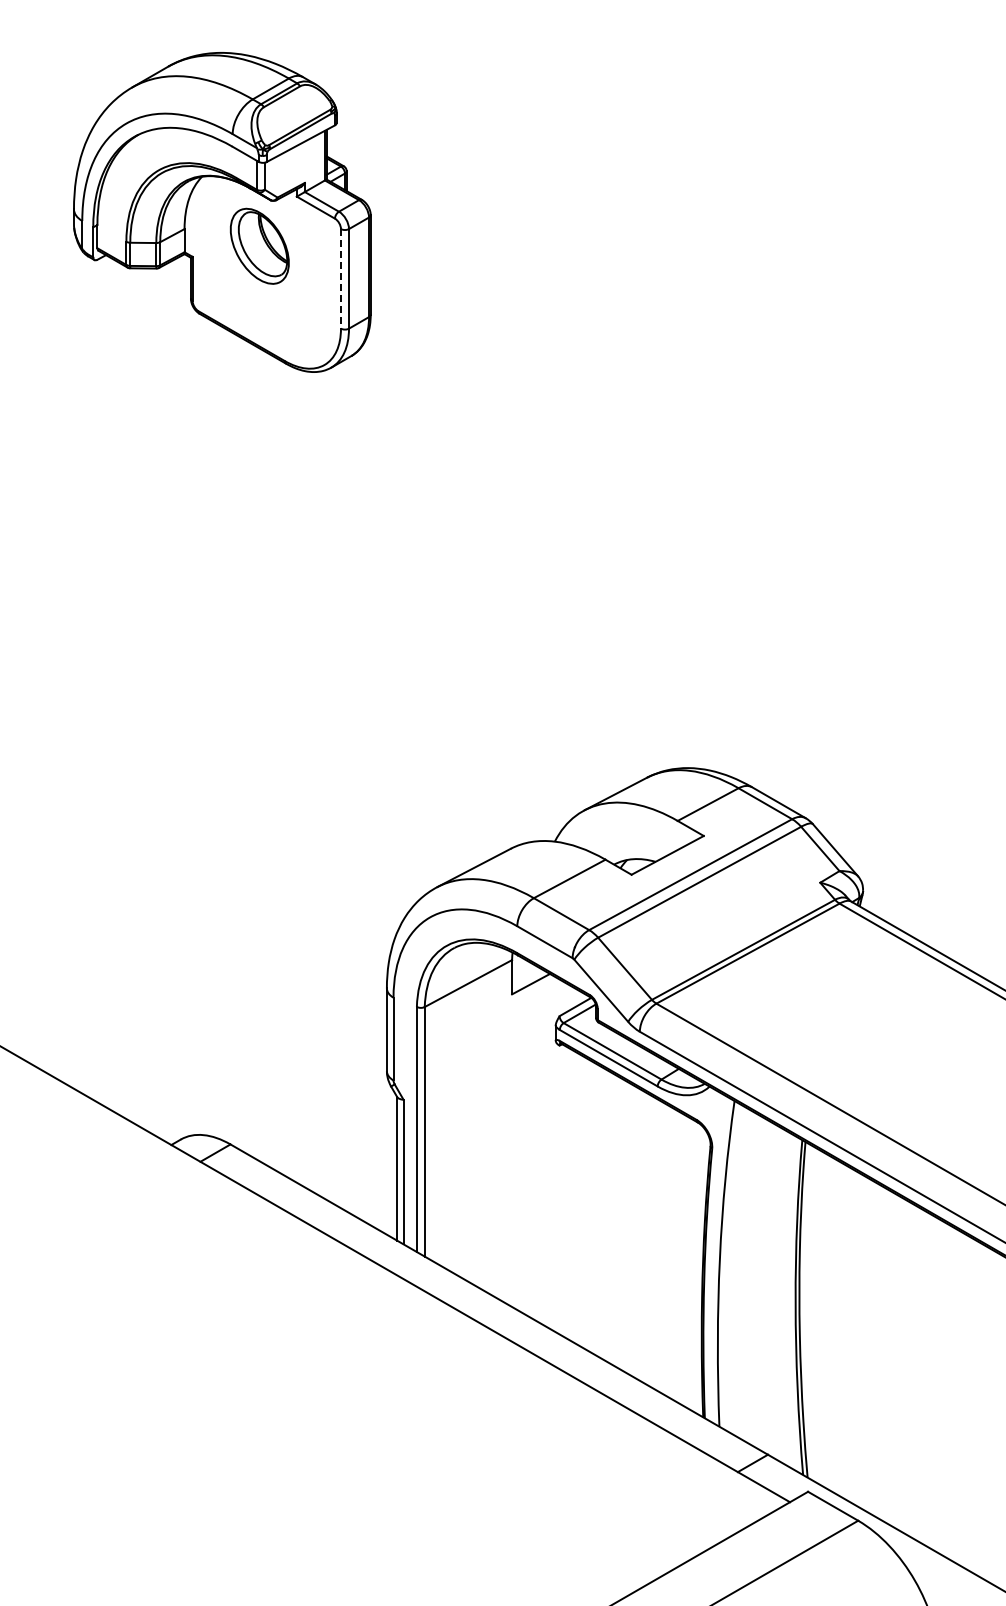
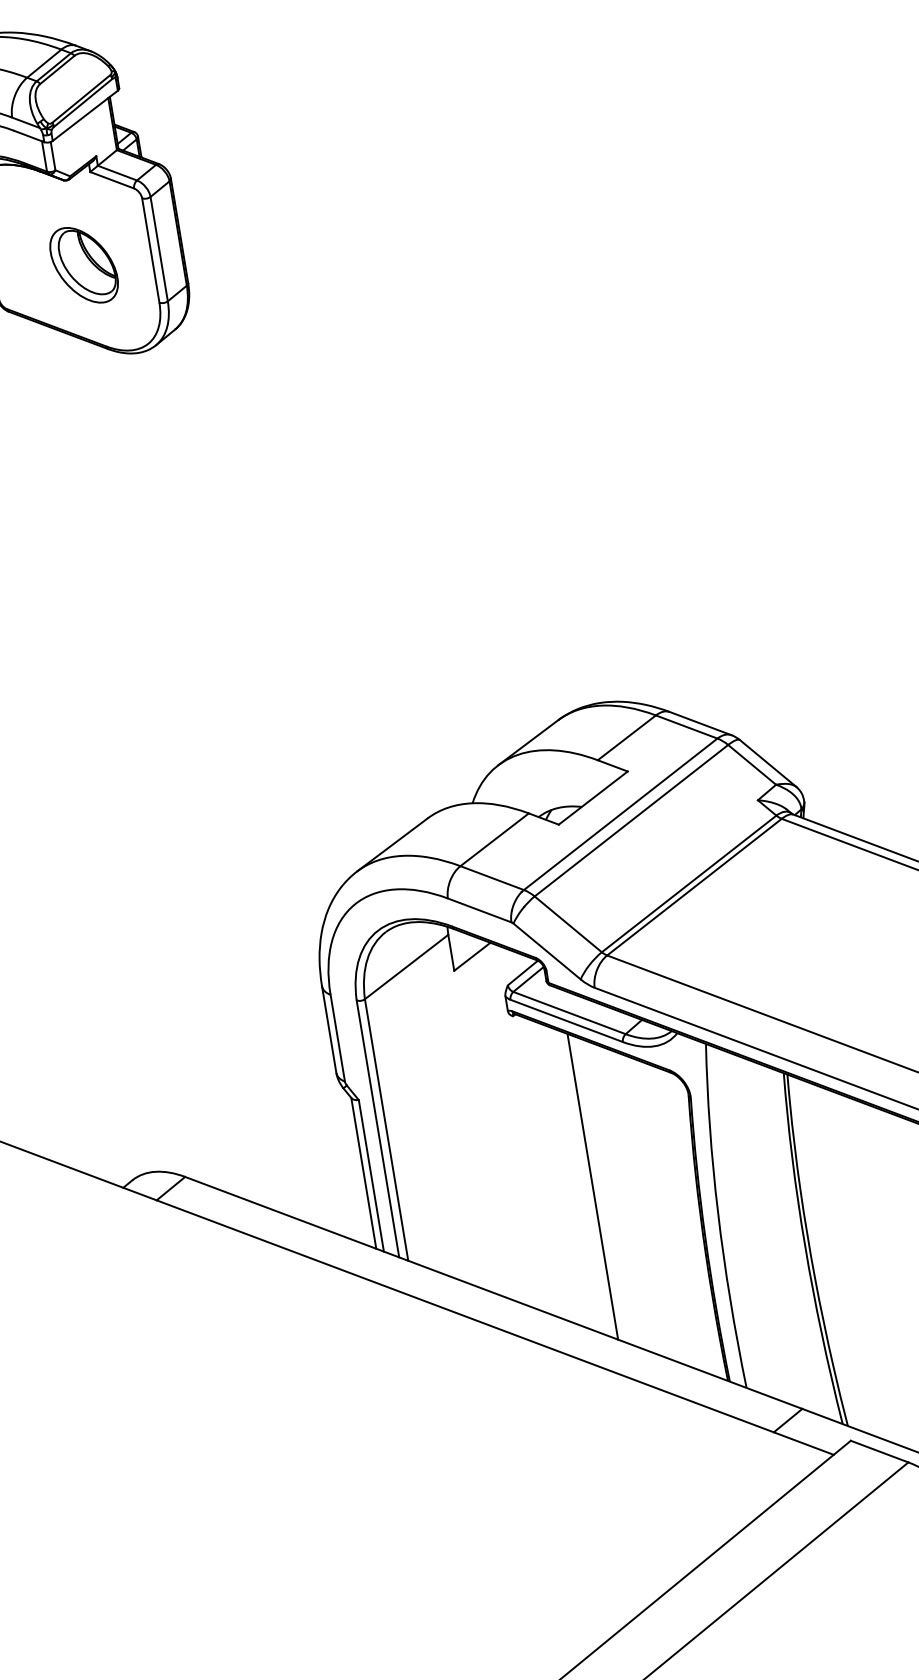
part: (259, 245) -> (83, 264), moved
line: (340, 278) -> (150, 250), dashed -> solid
line: (607, 1216) -> (592, 1187), added

